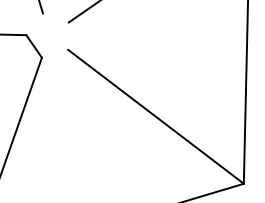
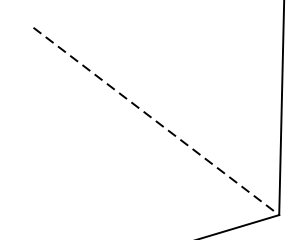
line: (156, 117) -> (157, 122), solid -> dashed

